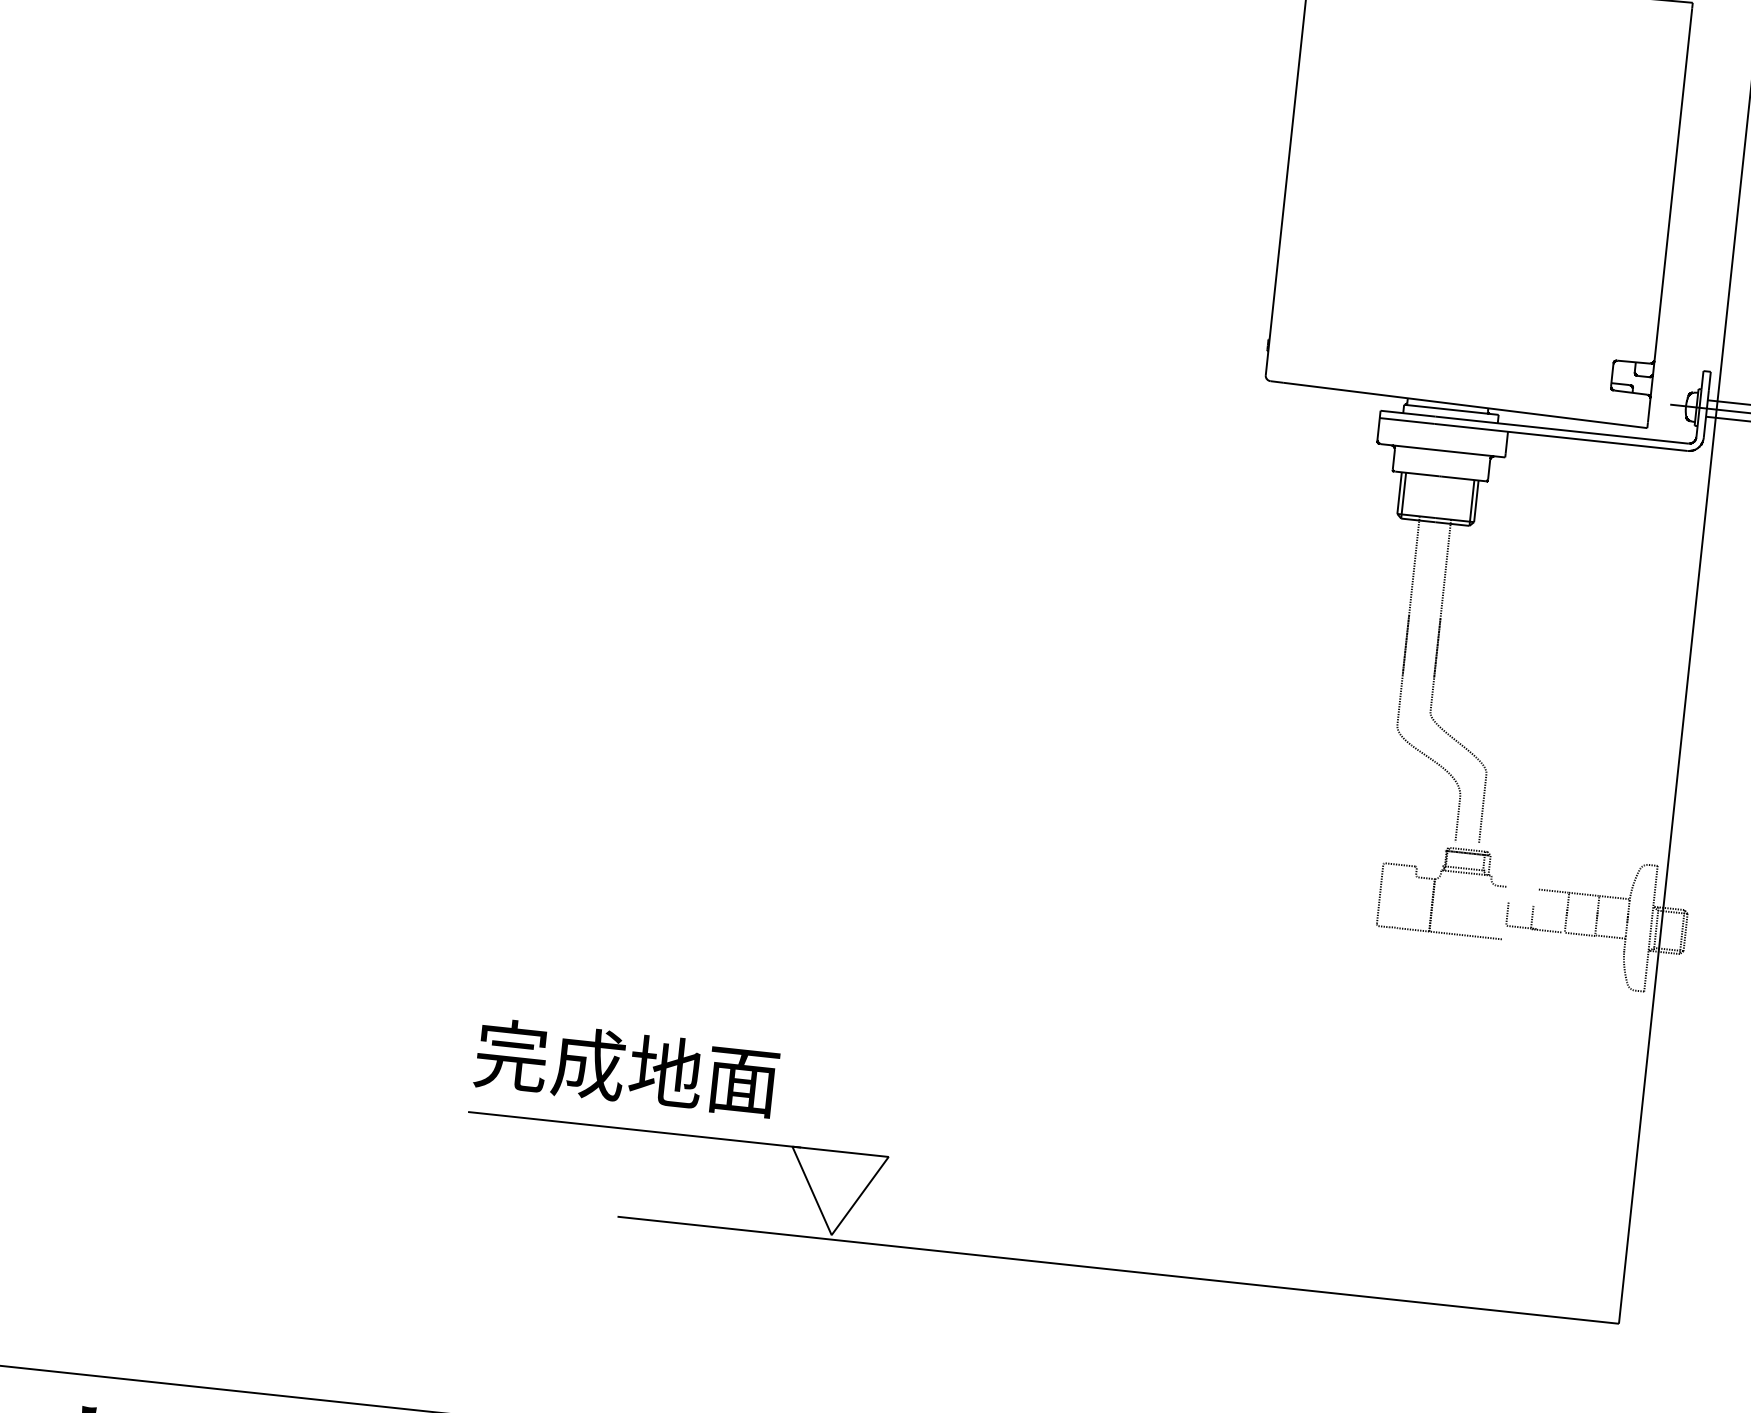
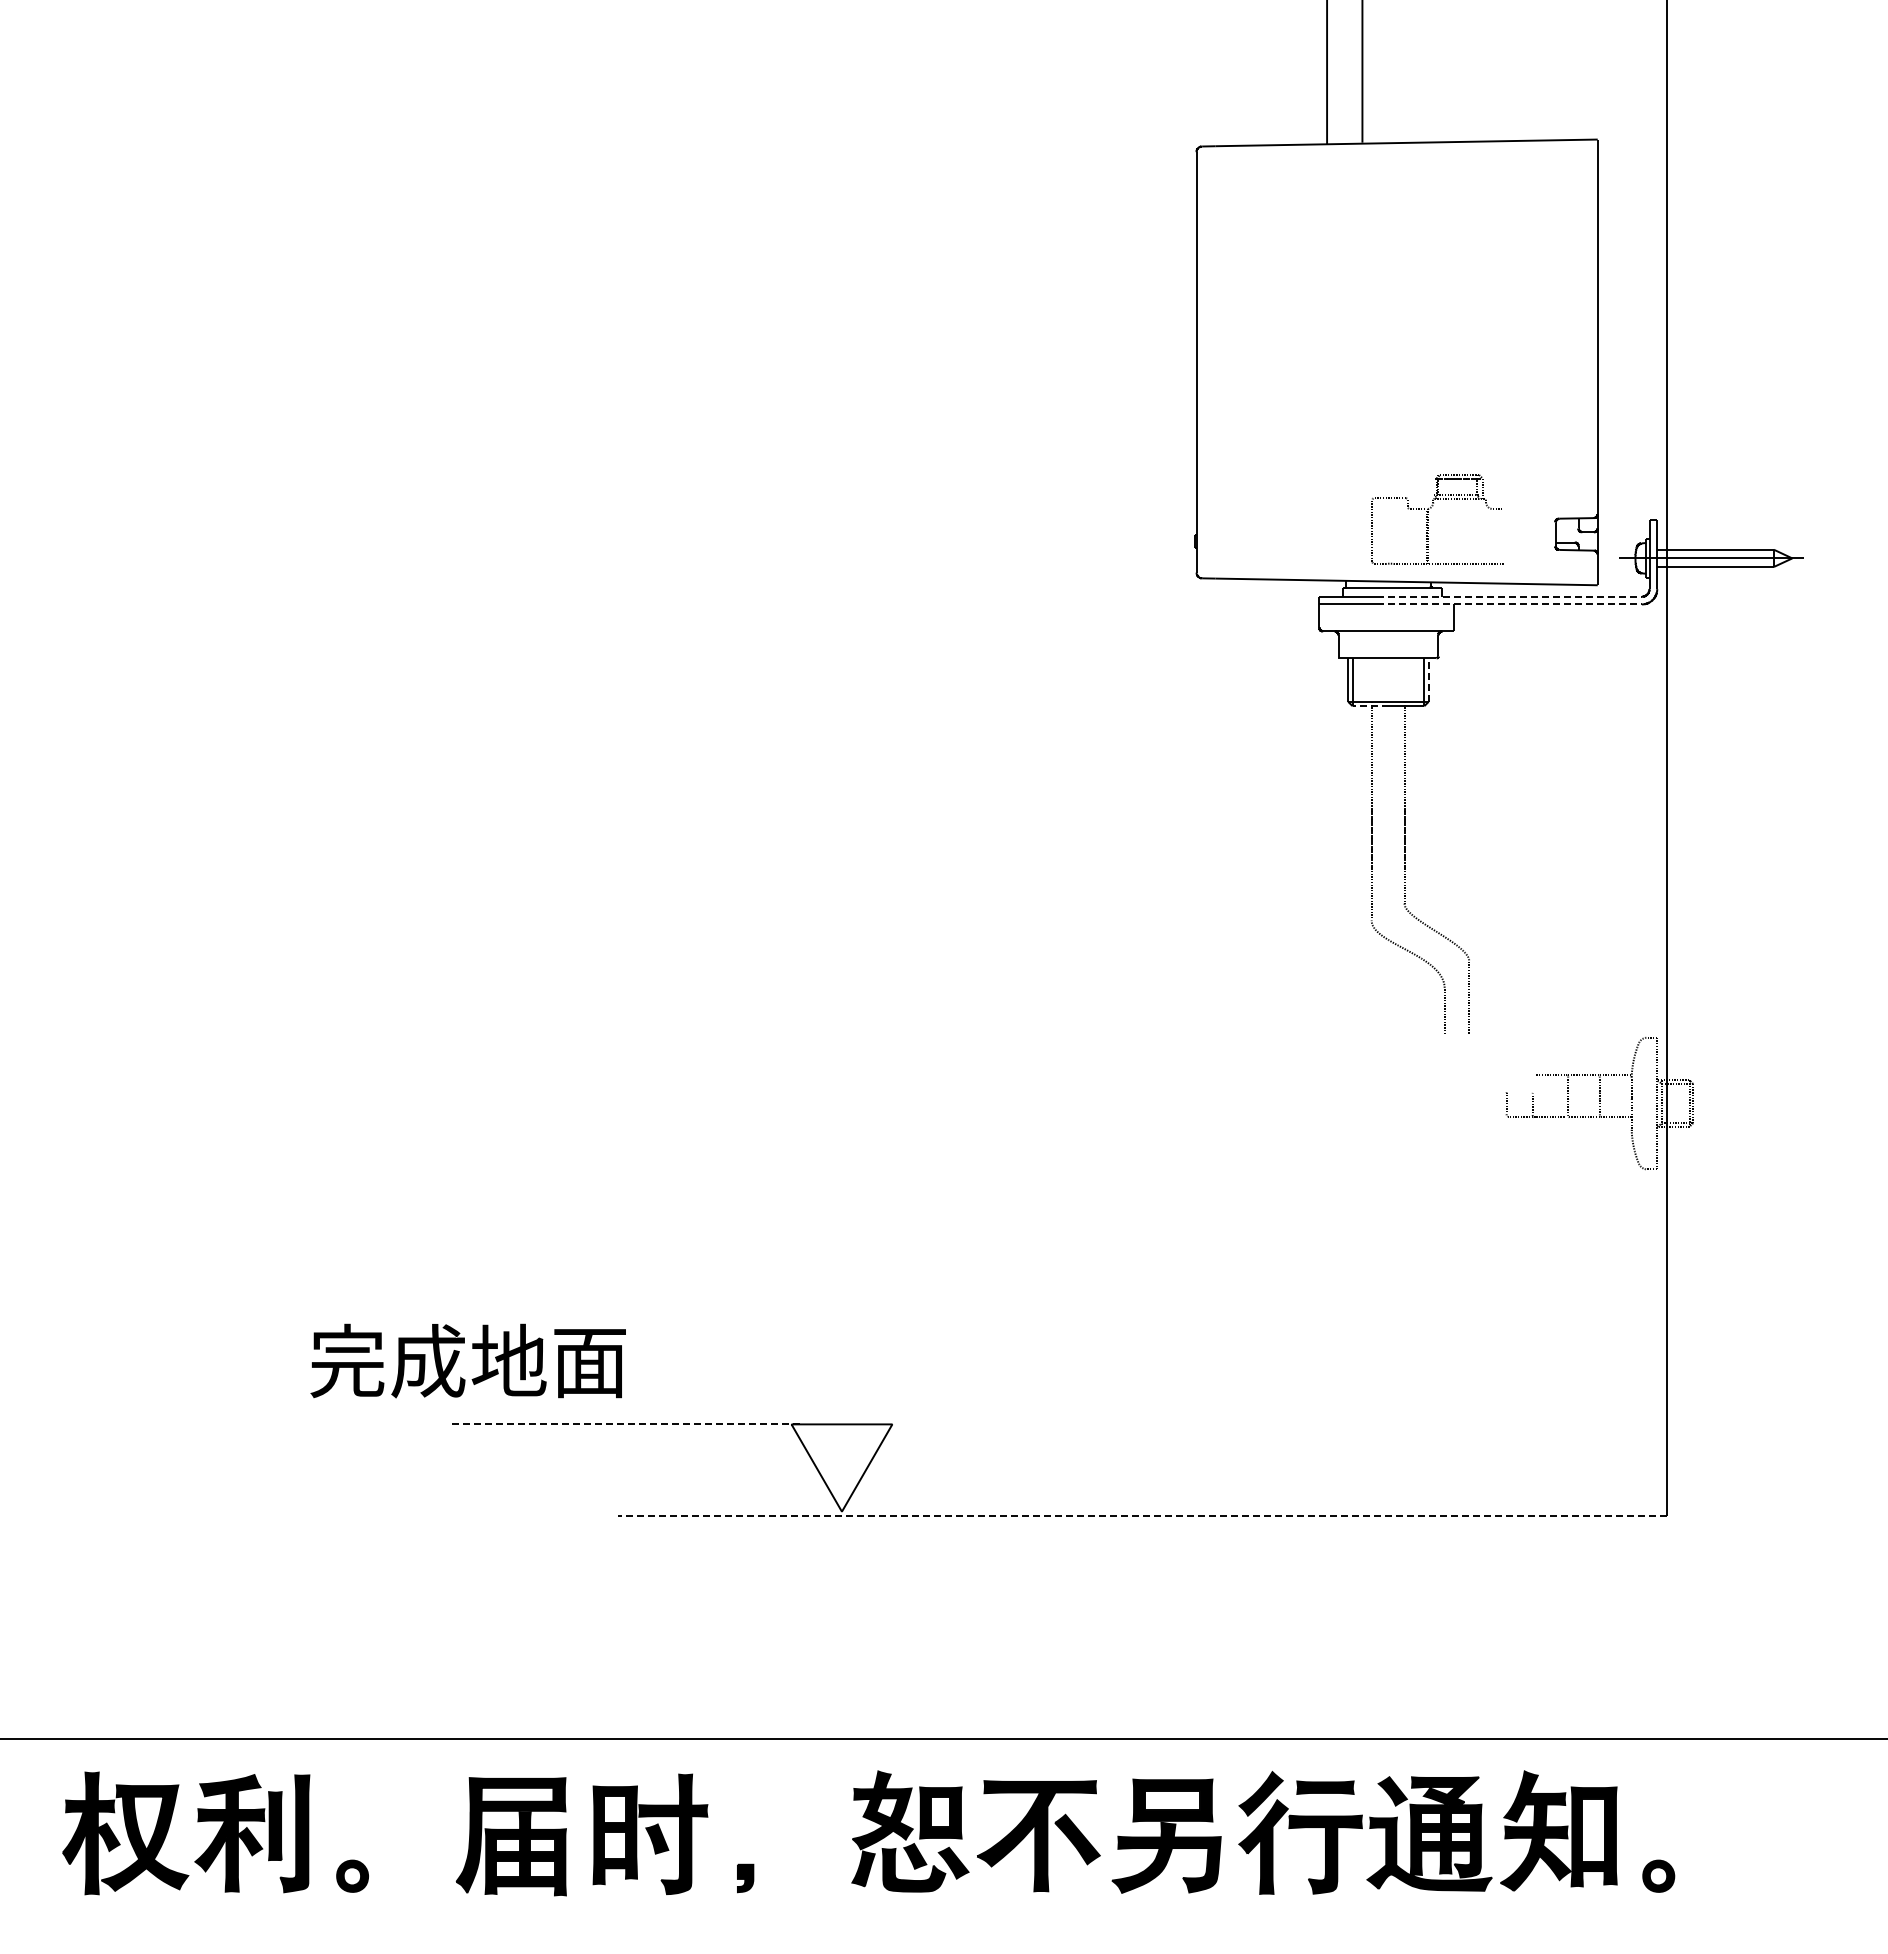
line: (1562, 429) -> (1509, 596), solid -> dashed
line: (1561, 437) -> (1509, 604), solid -> dashed
line: (1476, 501) -> (1428, 680), solid -> dashed
line: (1418, 520) -> (1370, 706), solid -> dashed
part: (1434, 889) -> (1428, 519), moved
text: (626, 1067) -> (467, 1360), moved
line: (634, 1129) -> (626, 1424), solid -> dashed
line: (1117, 1270) -> (1142, 1516), solid -> dashed

